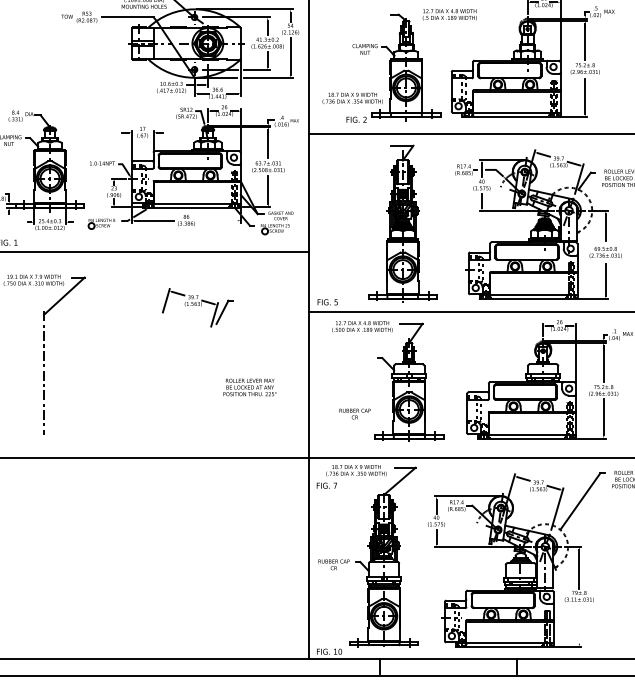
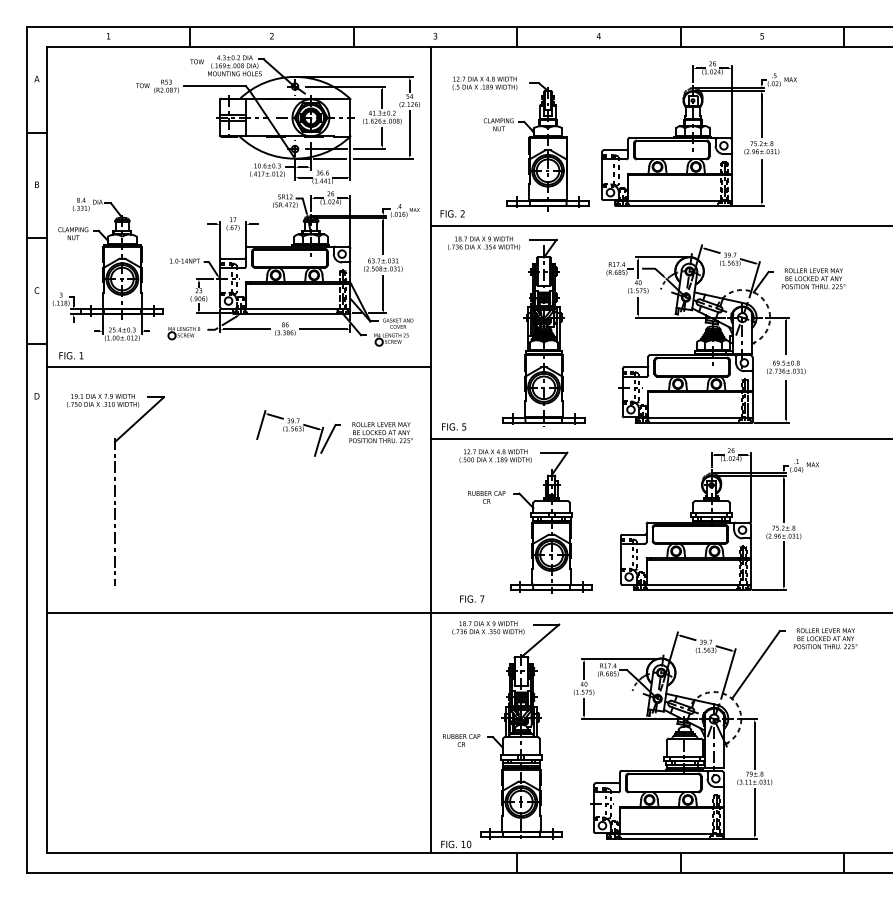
text: (449, 14) -> (484, 83), moved
text: (353, 98) -> (484, 243), moved
text: (356, 119) -> (452, 213), moved
line: (217, 220) -> (322, 329), added
text: (249, 387) -> (380, 432), moved
text: (354, 414) -> (486, 497), moved
text: (327, 485) -> (472, 598), moved
line: (579, 624) -> (754, 811), added

